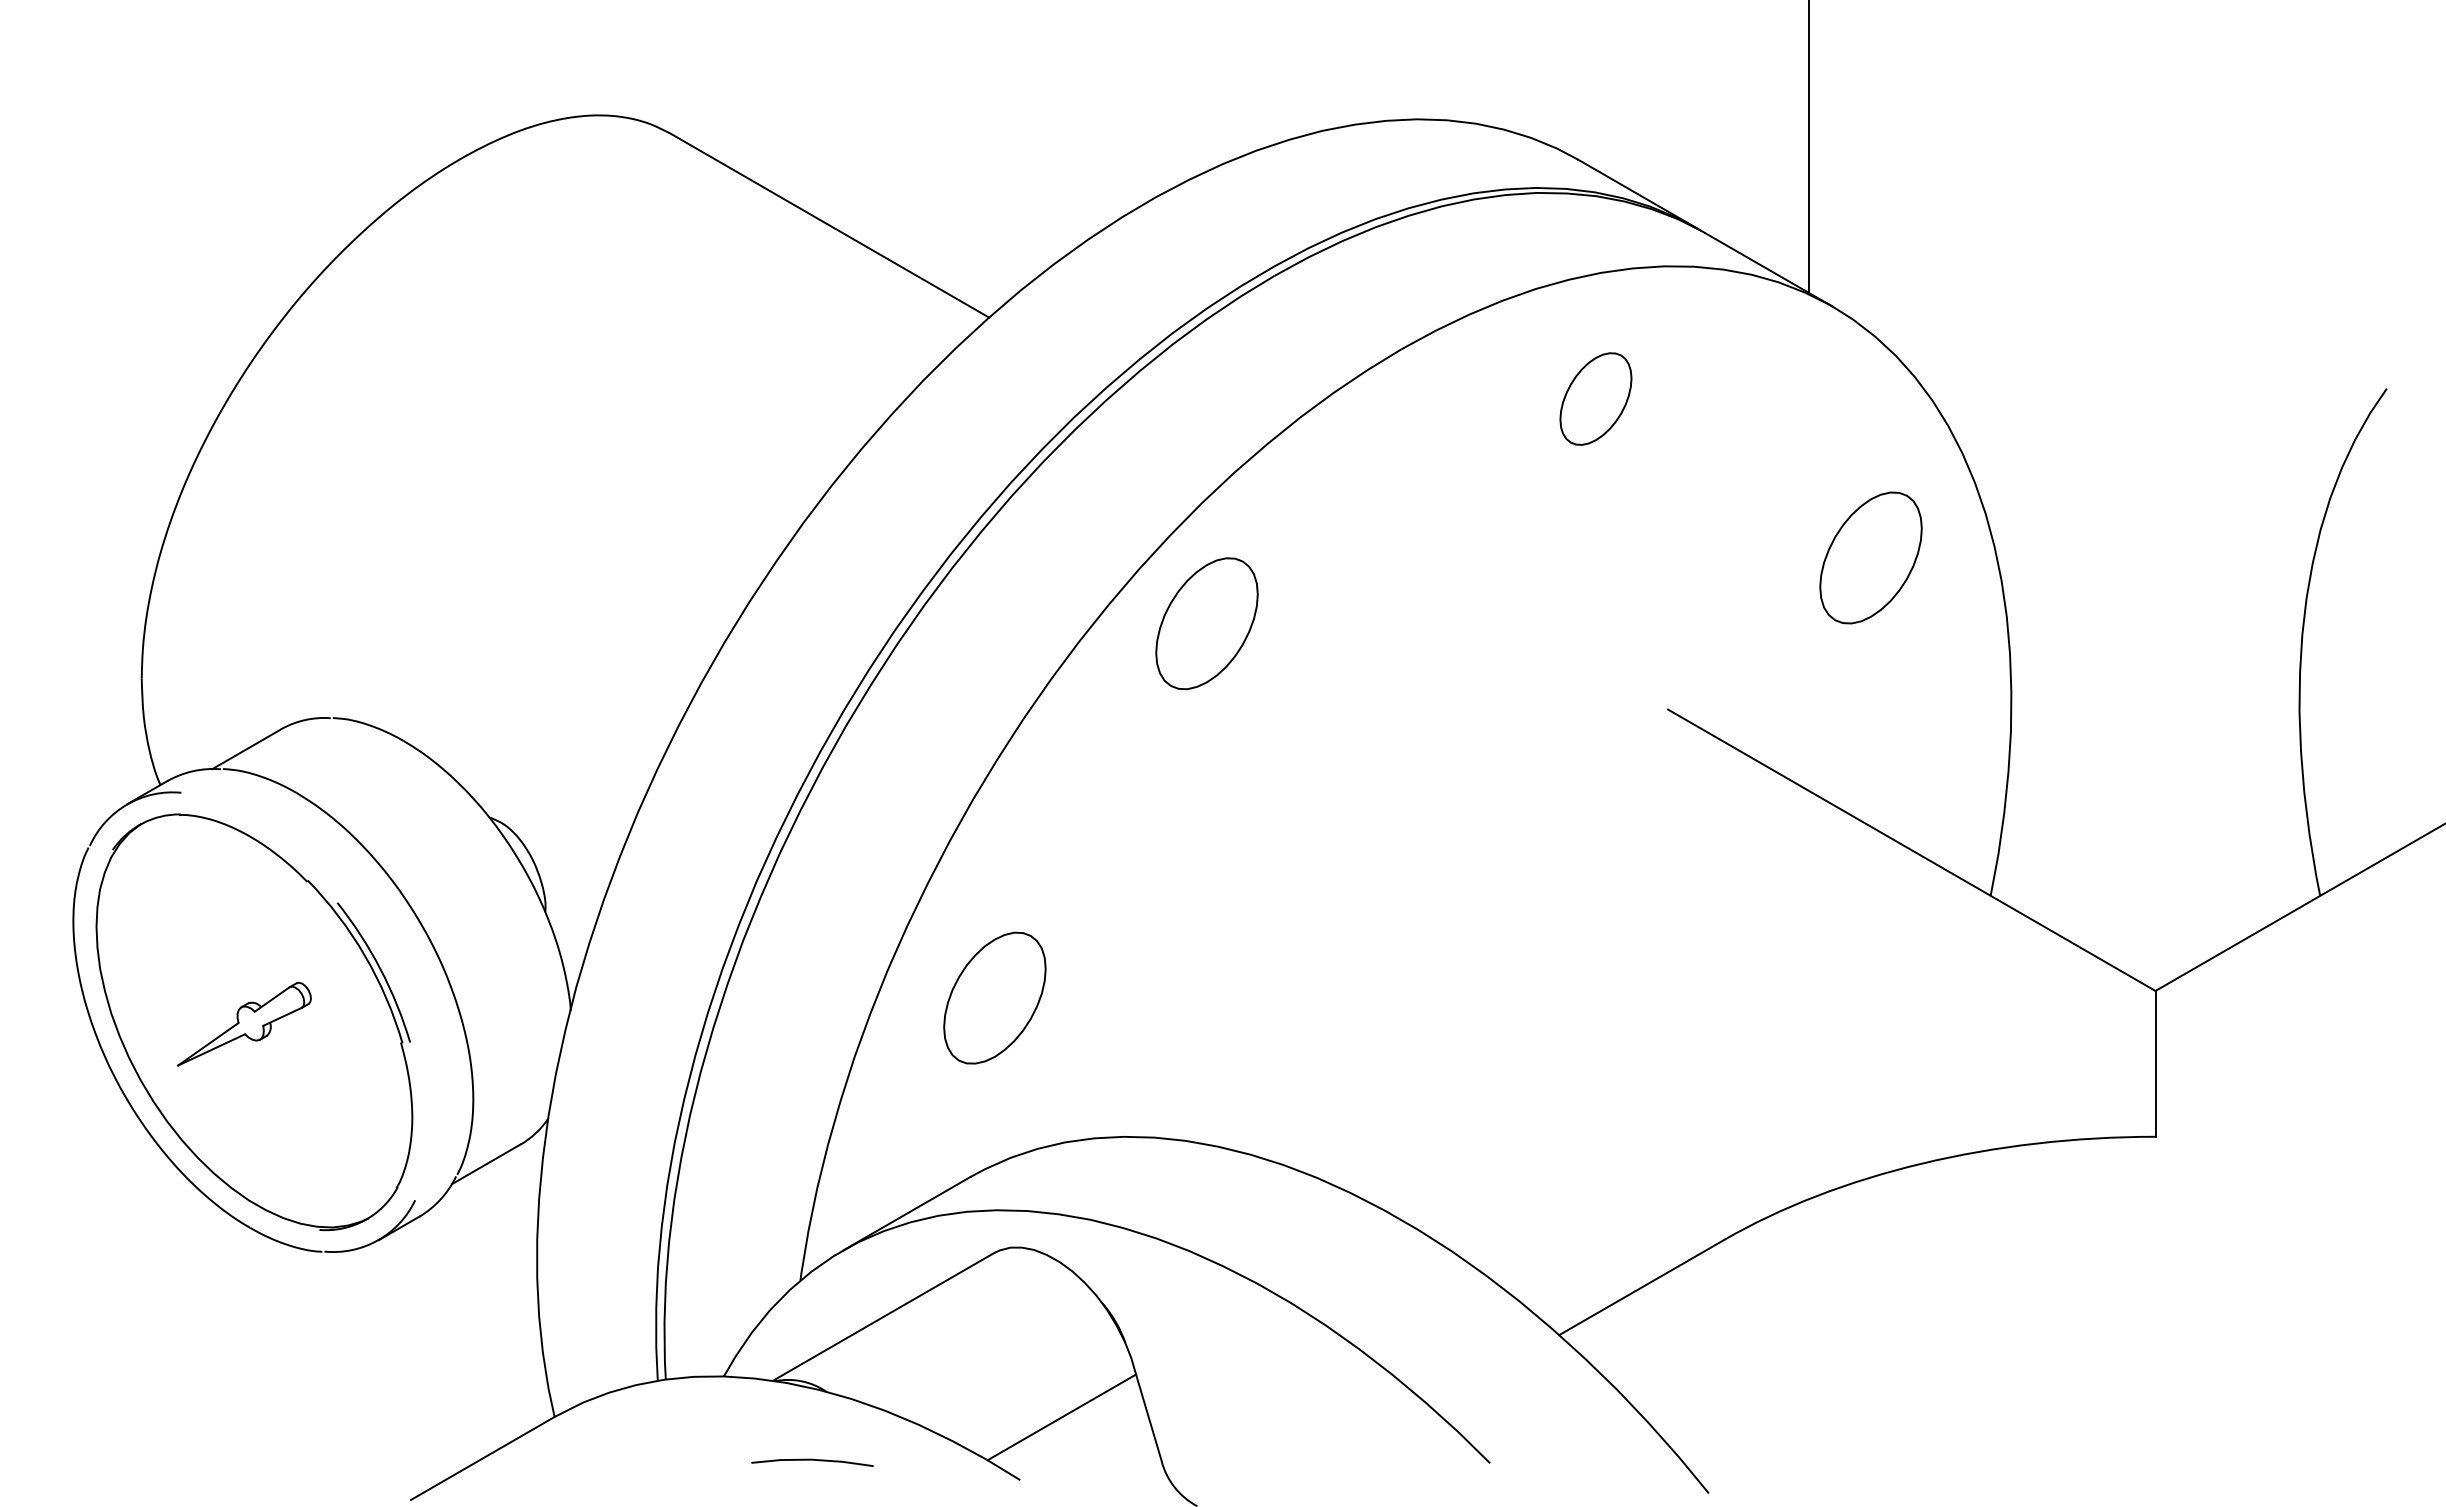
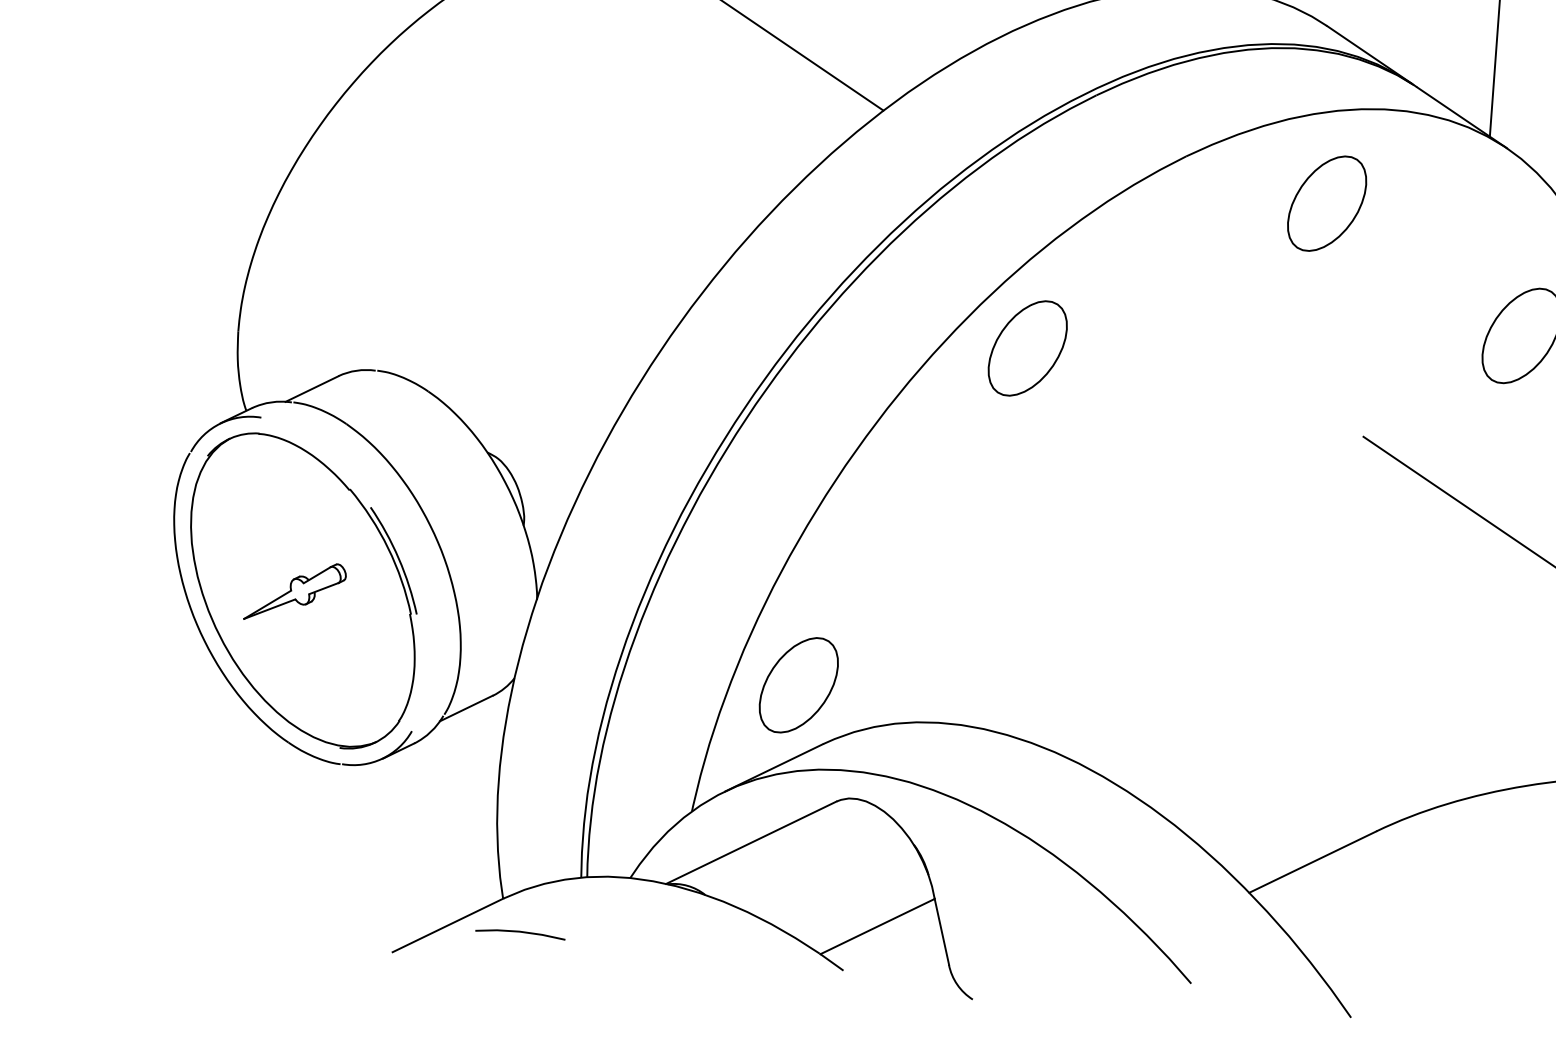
part: (1595, 398) -> (1326, 203), size x1.43
part: (994, 997) -> (798, 684), moved
line: (812, 1460) -> (520, 932), moved

